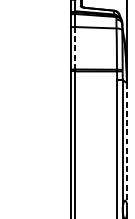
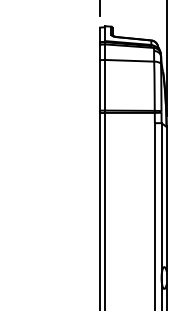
line: (75, 48) -> (105, 85), dashed -> solid
line: (126, 143) -> (166, 199), dashed -> solid

